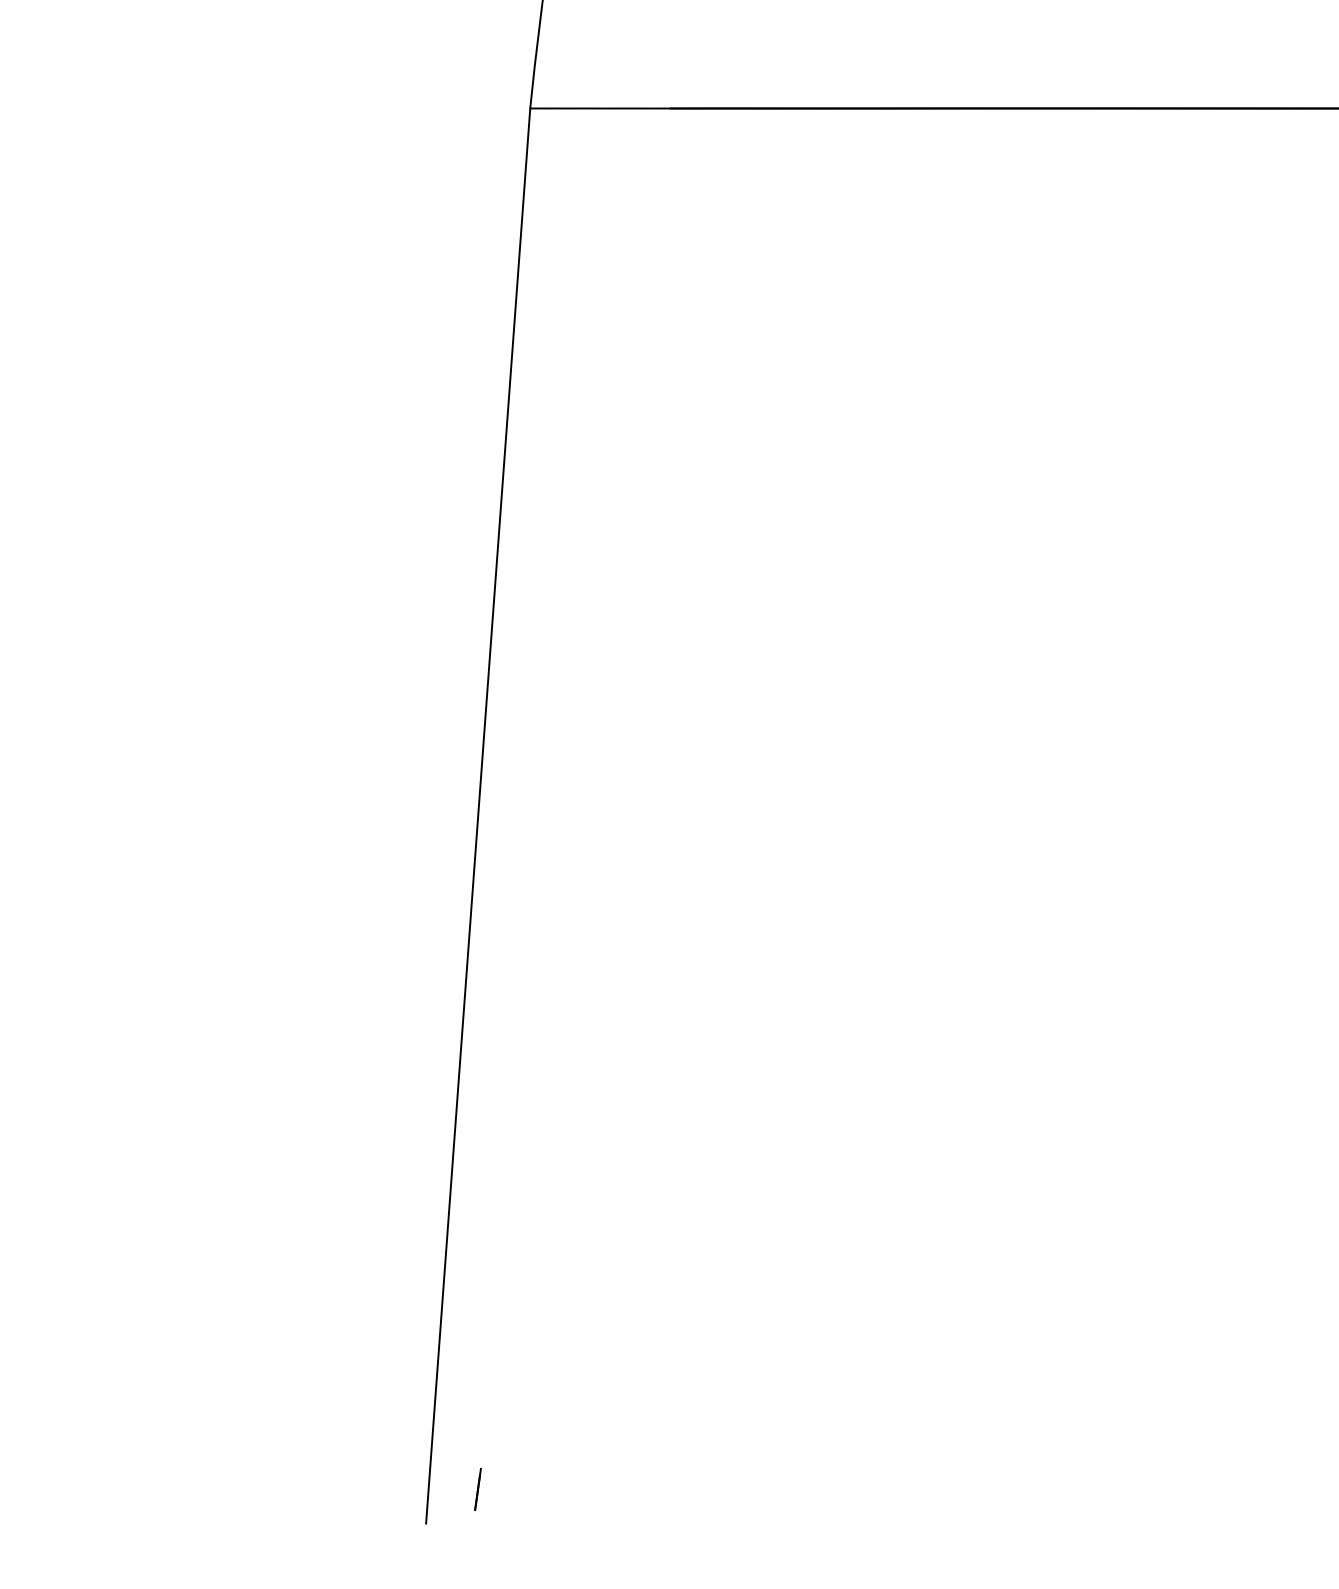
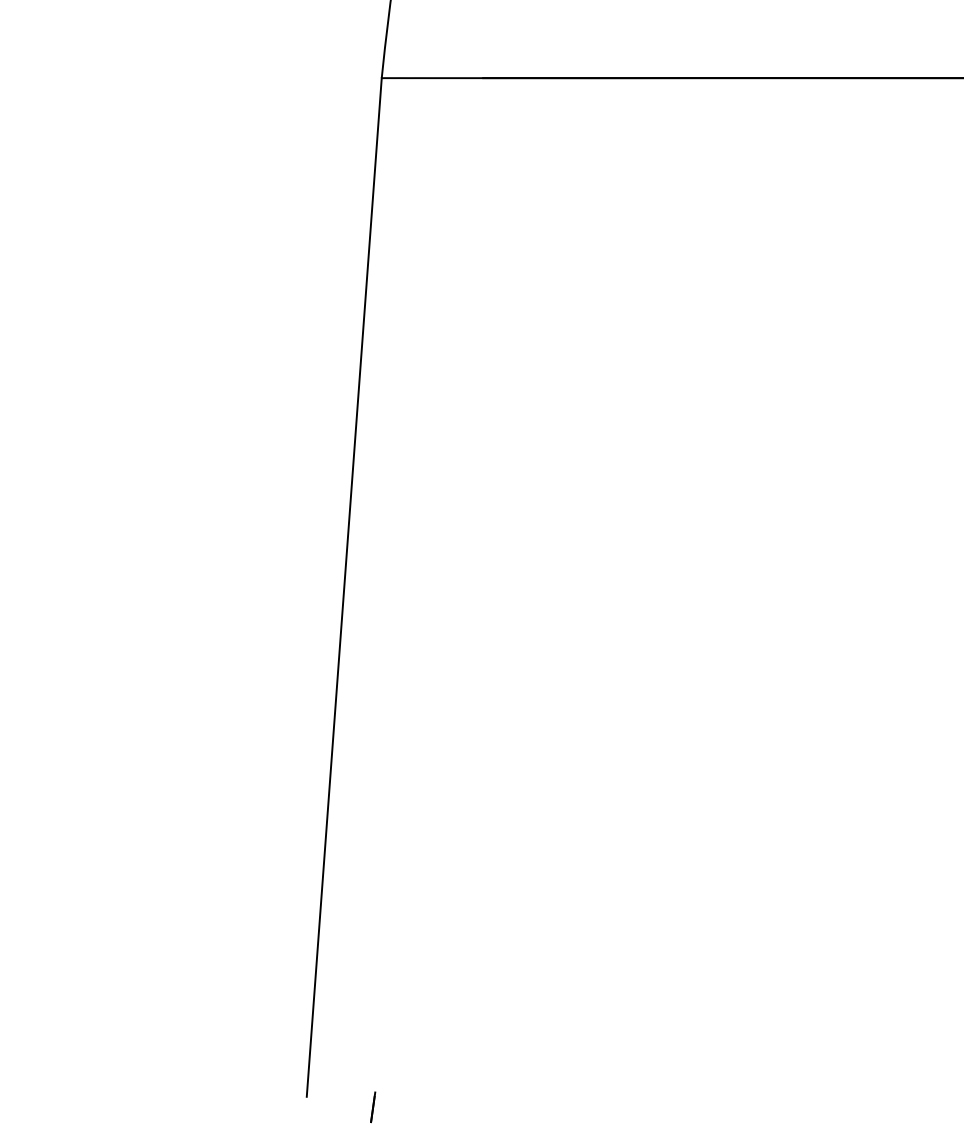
line: (478, 1489) -> (373, 1107), moved

